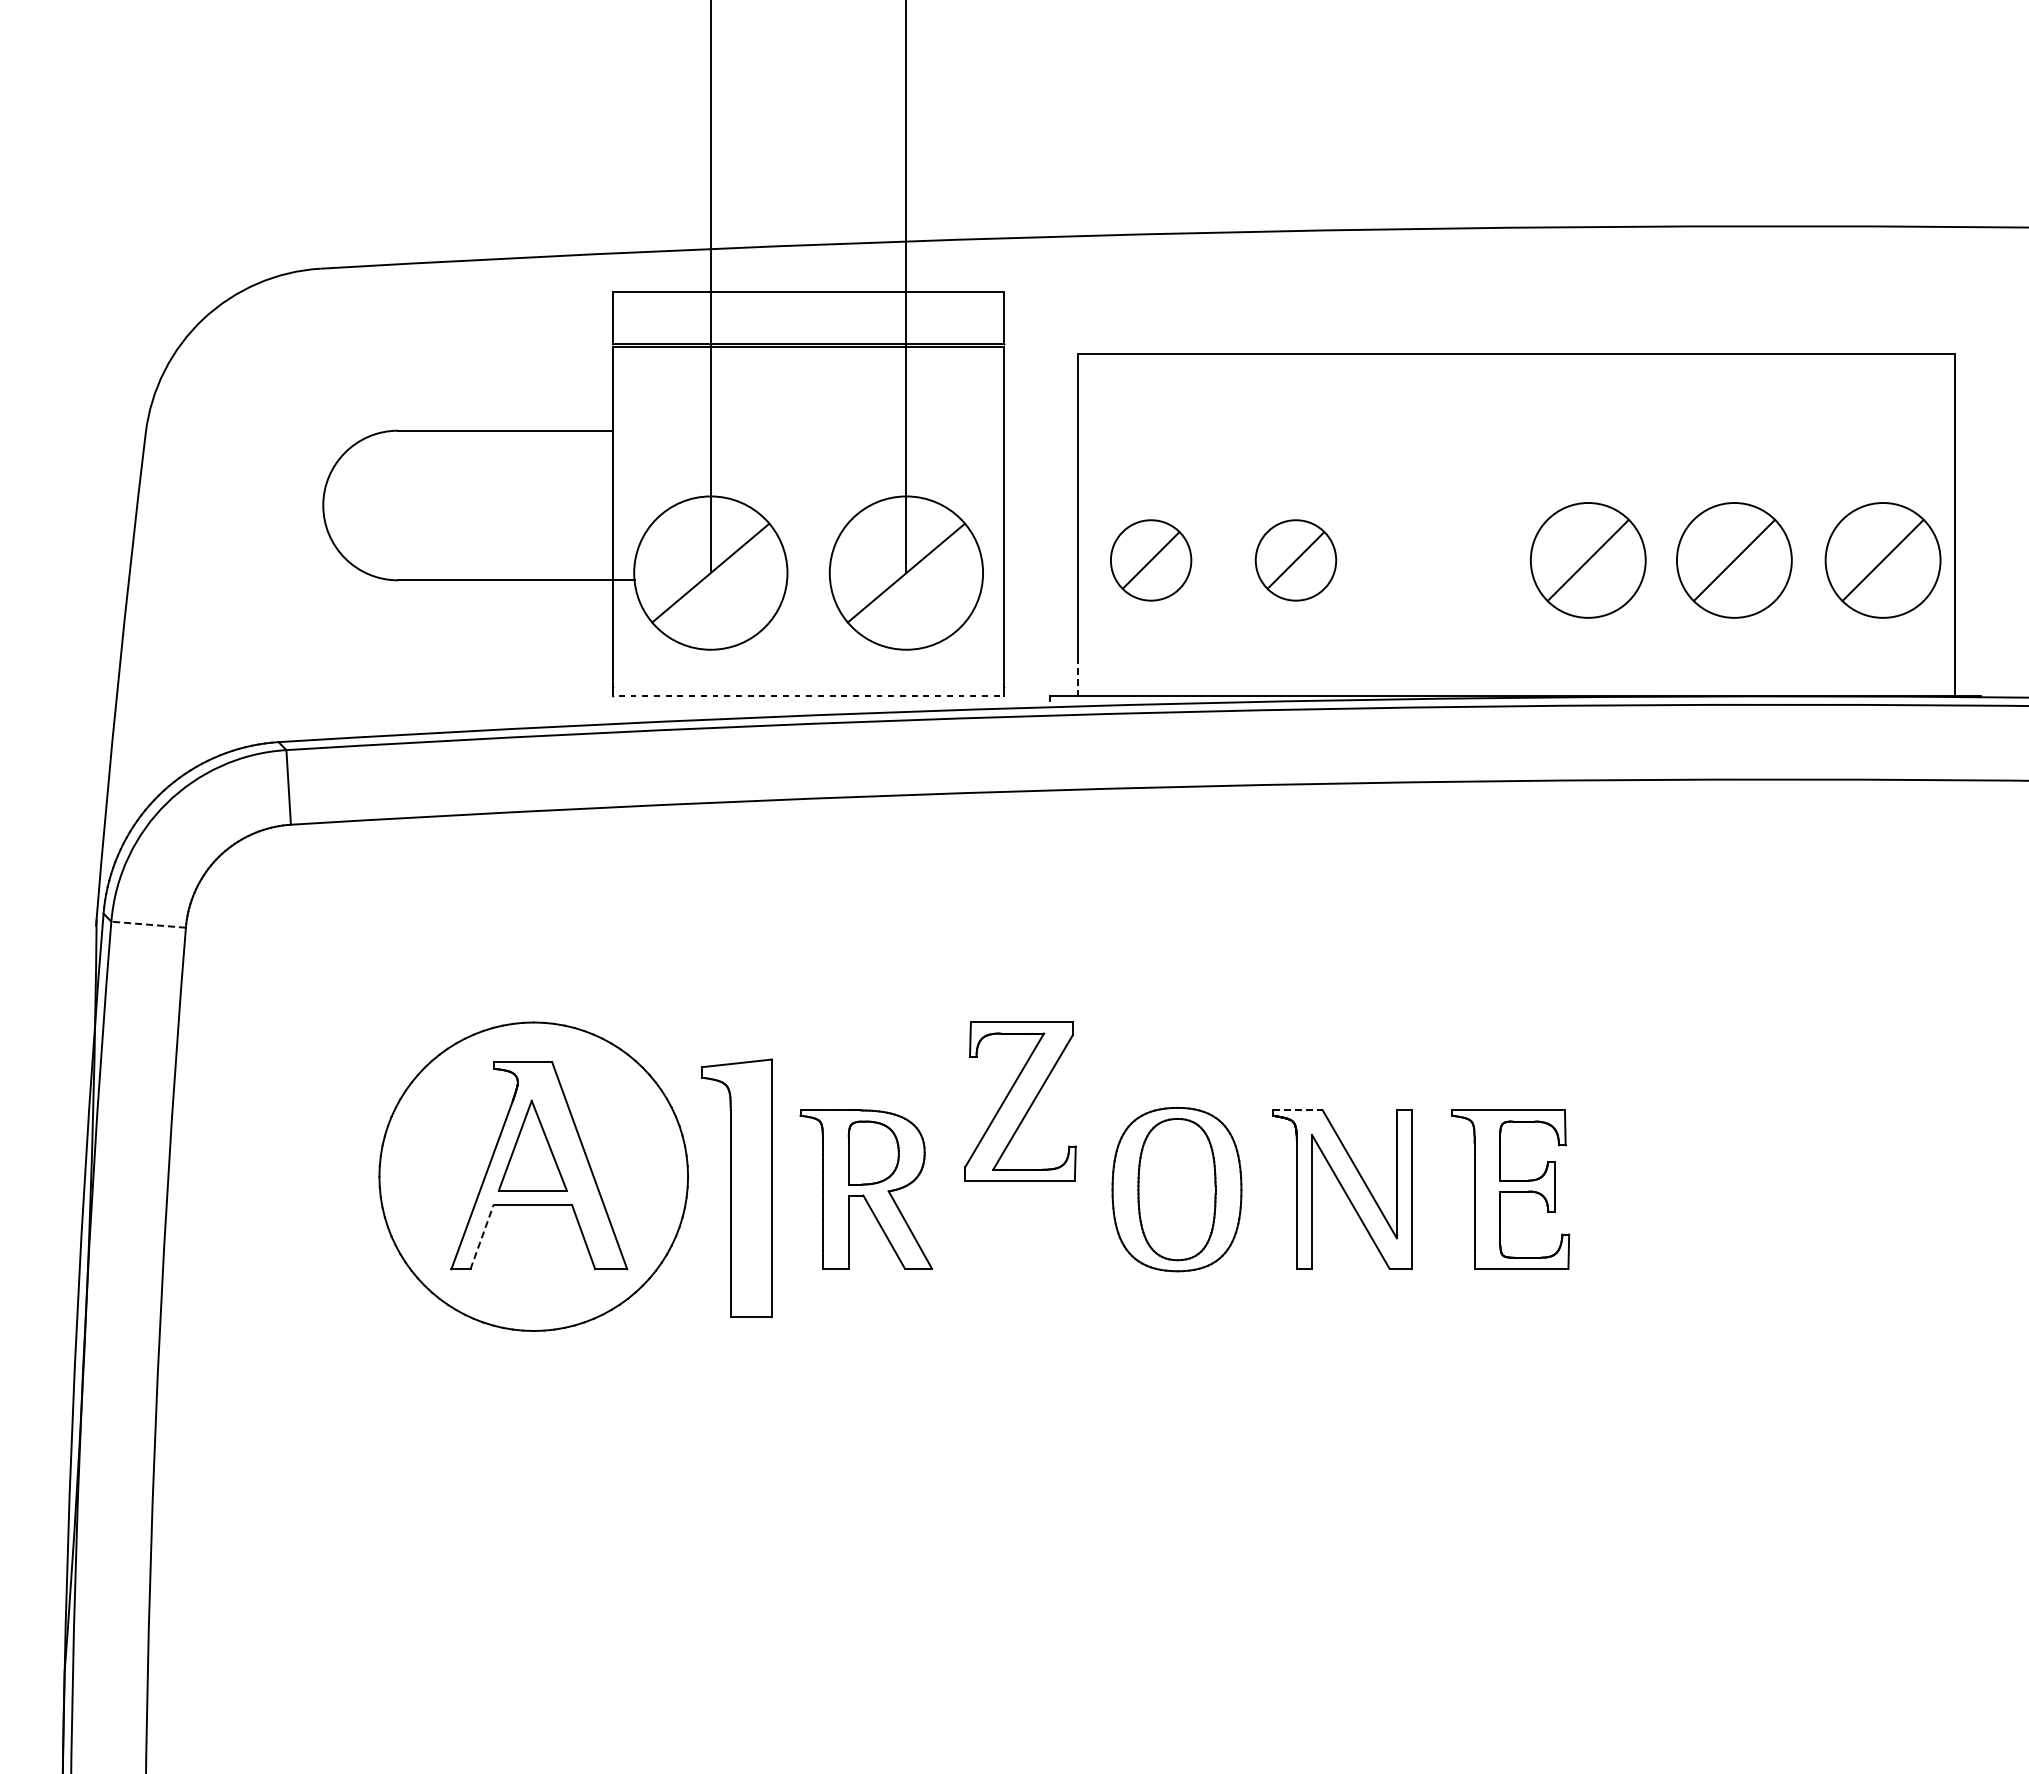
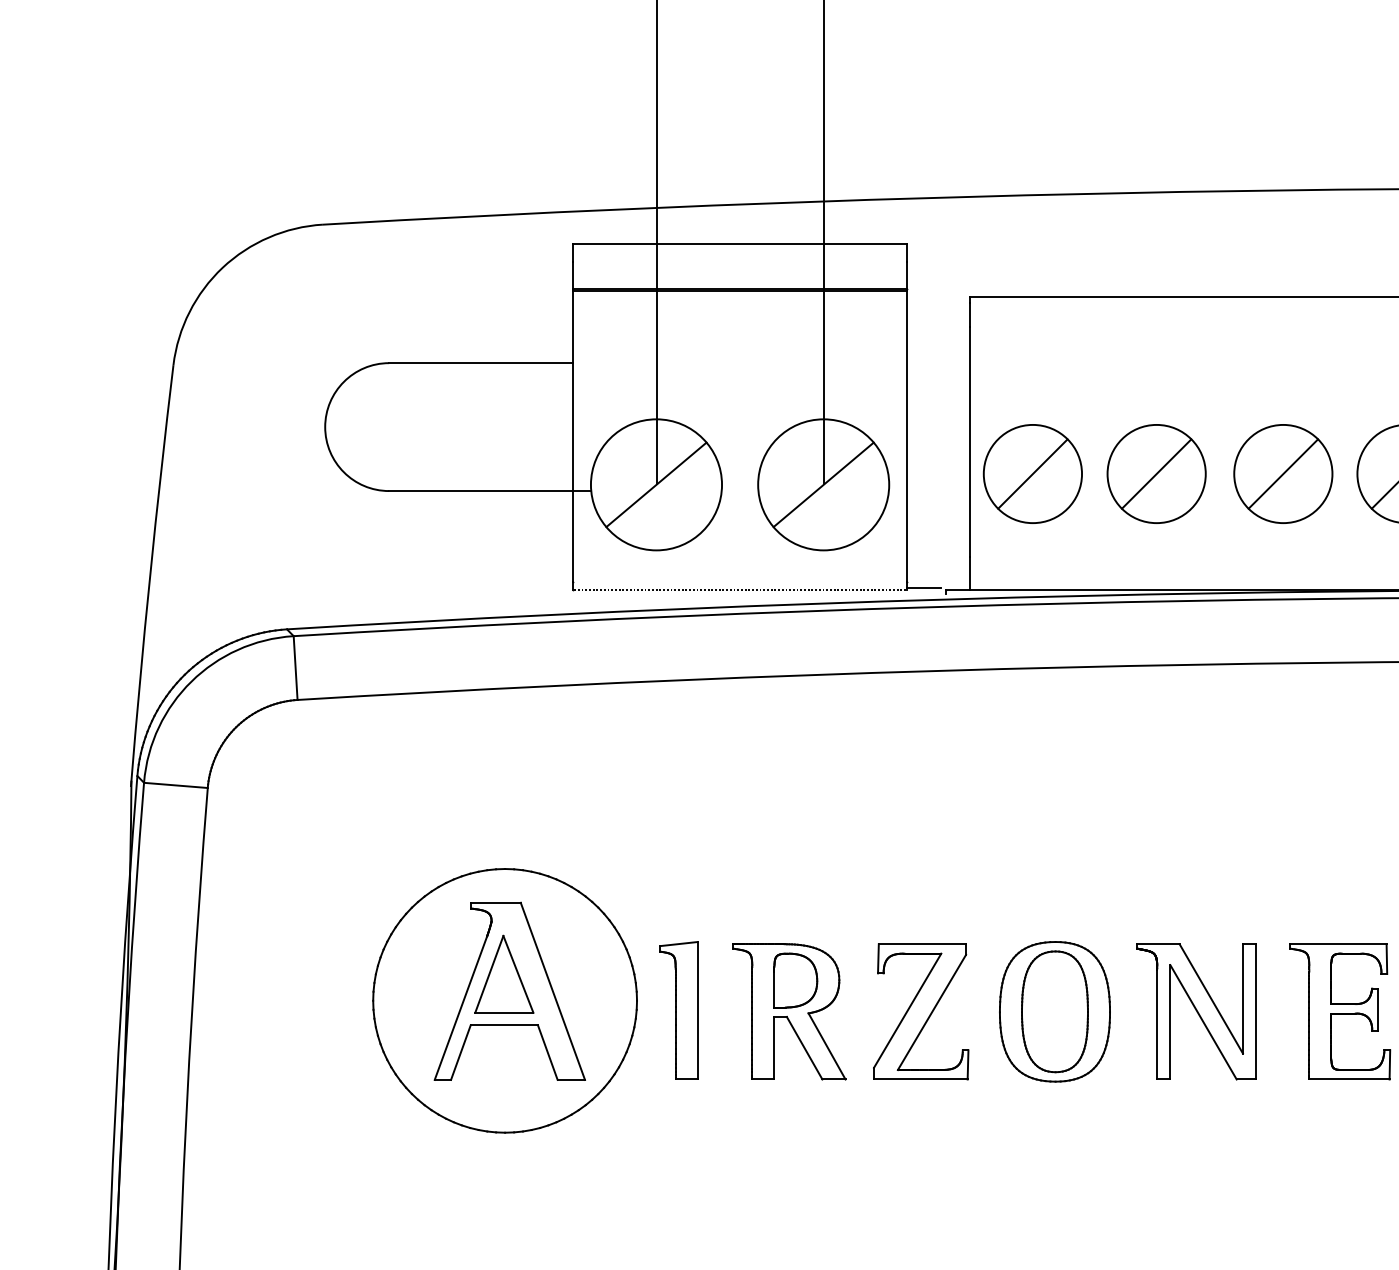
part: (1150, 560) -> (1032, 474), size x1.43
part: (1295, 560) -> (1156, 474), size x1.43
part: (1443, 560) -> (1282, 474), added
line: (1077, 676) -> (969, 573), dashed -> solid
line: (1023, 693) -> (923, 587), added
line: (148, 924) -> (175, 785), dashed -> solid
part: (1020, 1101) -> (921, 1011), moved
line: (1298, 1110) -> (1158, 944), dashed -> solid
part: (737, 1188) -> (679, 1010), size x0.62
line: (482, 1236) -> (461, 1051), dashed -> solid

